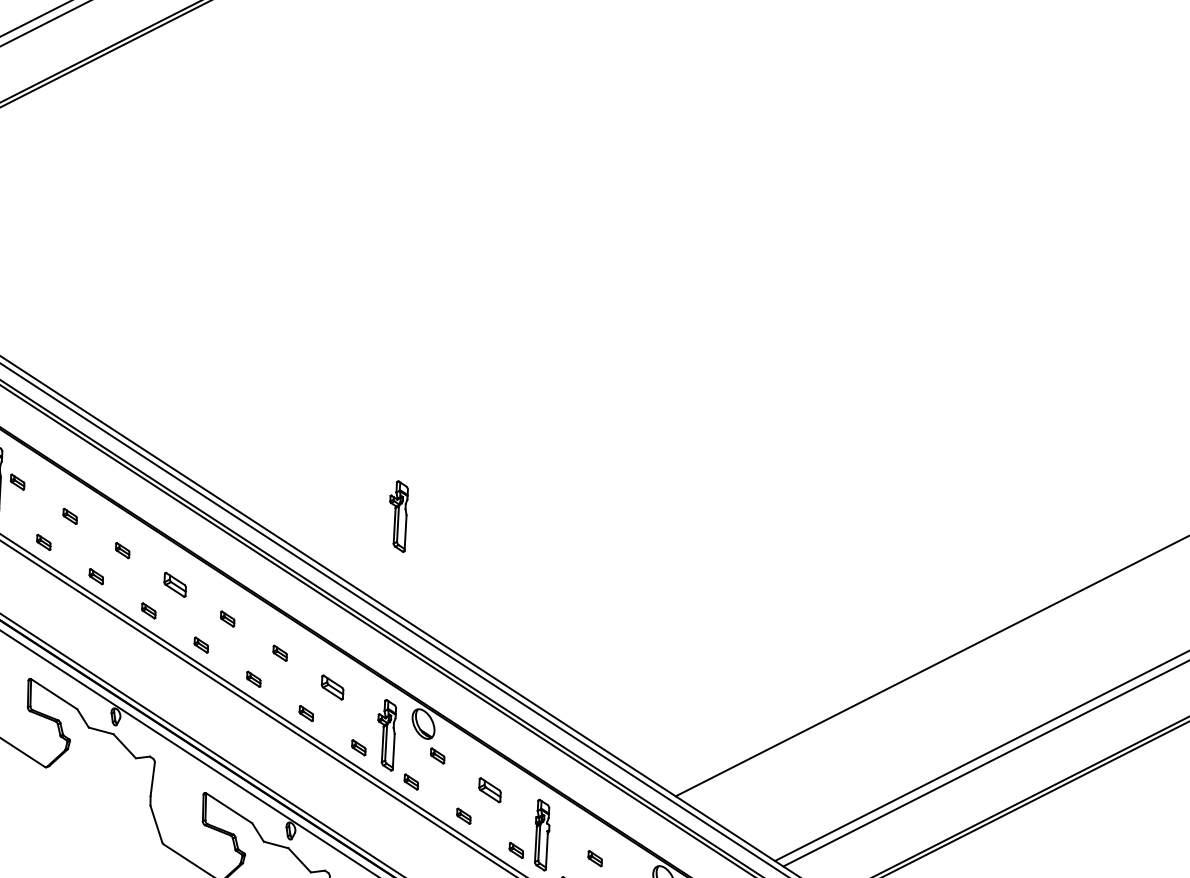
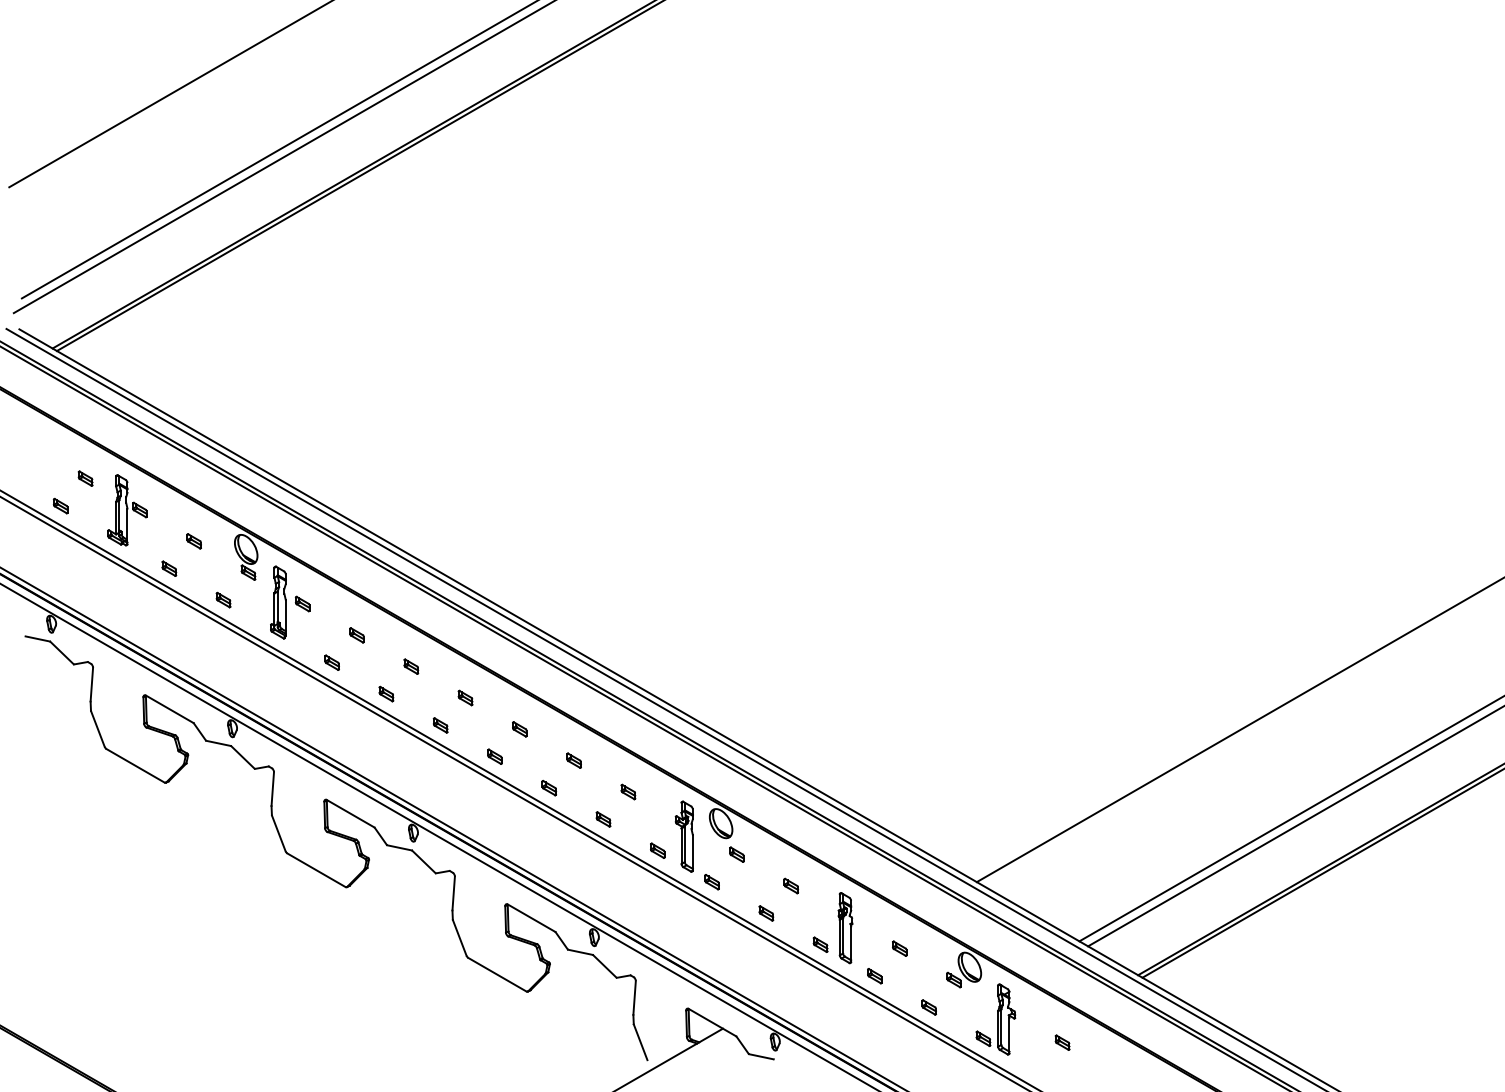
part: (397, 516) -> (683, 617), removed
part: (175, 584) -> (465, 697), size x0.62
part: (332, 686) -> (628, 791), size x0.62
part: (490, 789) -> (791, 885), size x0.62

